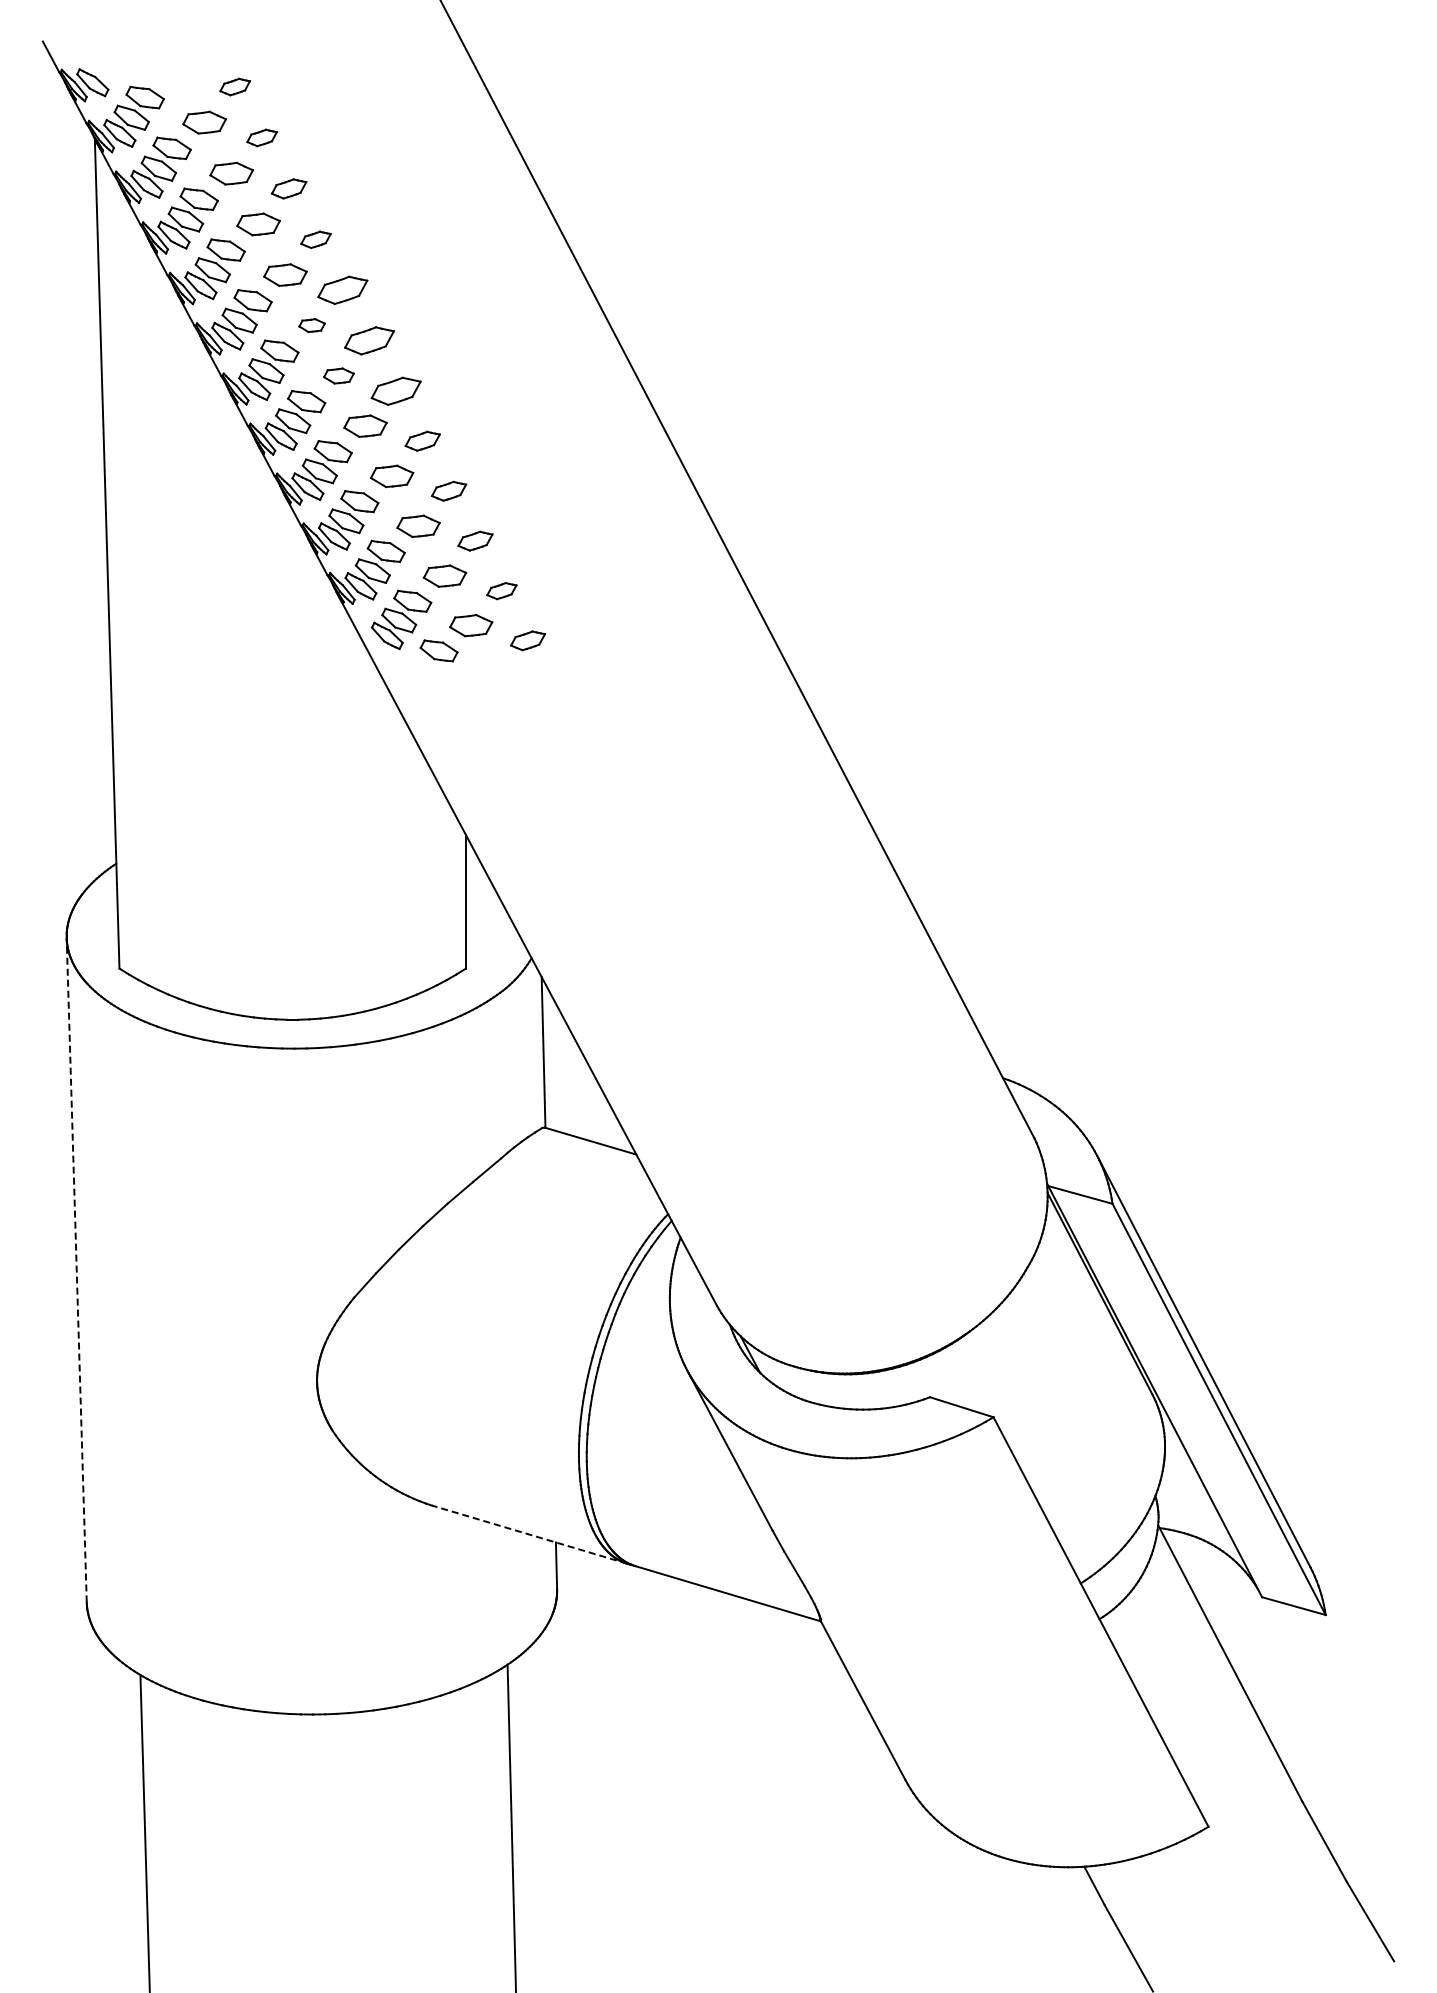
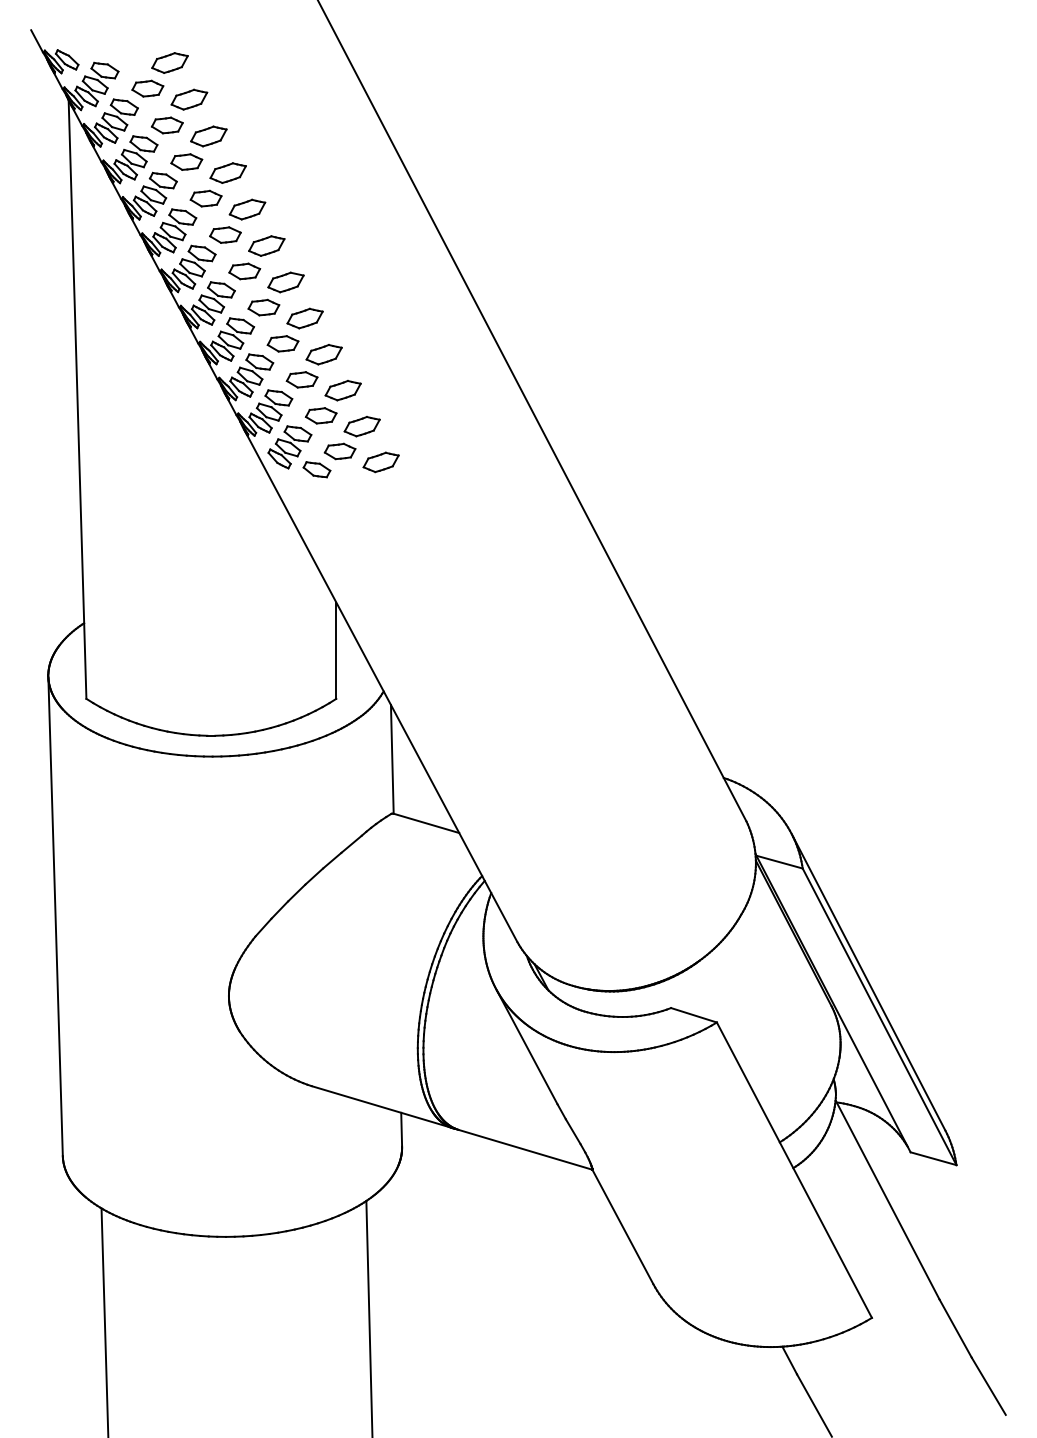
part: (234, 86) -> (169, 62), size x1.67
part: (261, 137) -> (188, 99), size x1.67
part: (288, 188) -> (208, 136), size x1.43
part: (315, 239) -> (227, 172), size x1.67
part: (311, 325) -> (224, 235), size x1.67
part: (338, 375) -> (244, 271), size x1.43
part: (422, 440) -> (304, 317), size x1.43
part: (448, 490) -> (323, 354), size x1.43
part: (475, 540) -> (343, 390), size x1.43
part: (501, 590) -> (361, 426), size x1.67
part: (527, 640) -> (380, 462), size x1.43
line: (76, 1270) -> (55, 916), dashed -> solid
line: (529, 1534) -> (382, 1107), dashed -> solid

